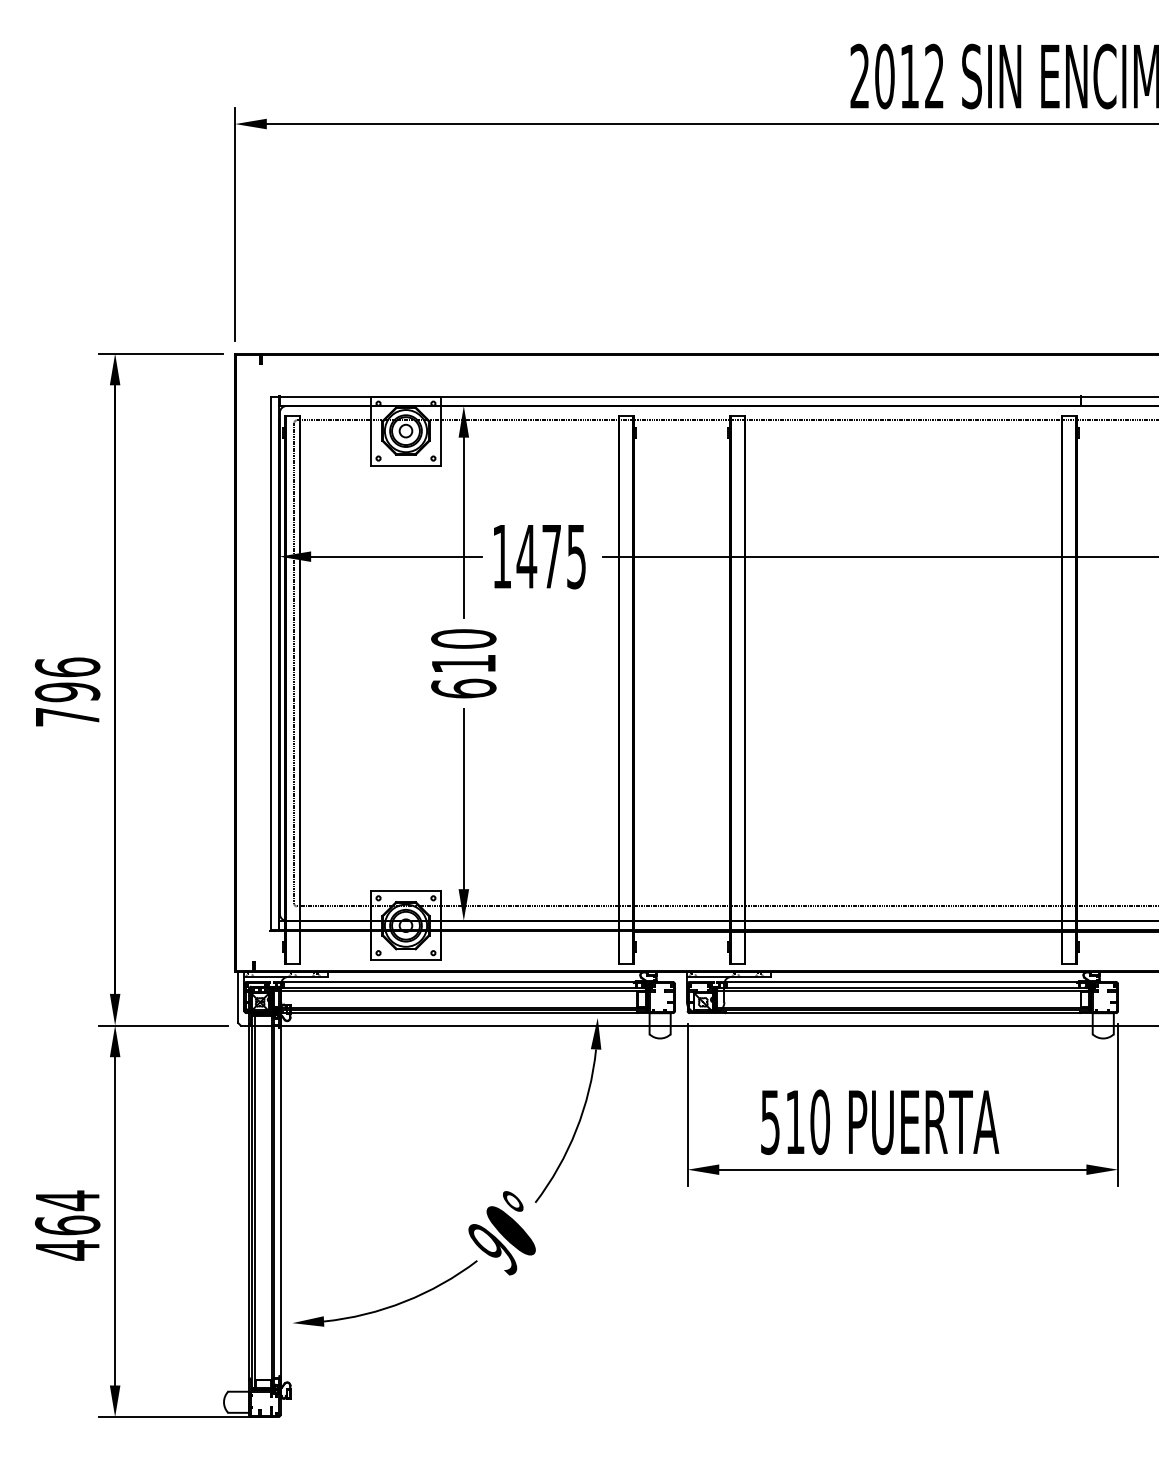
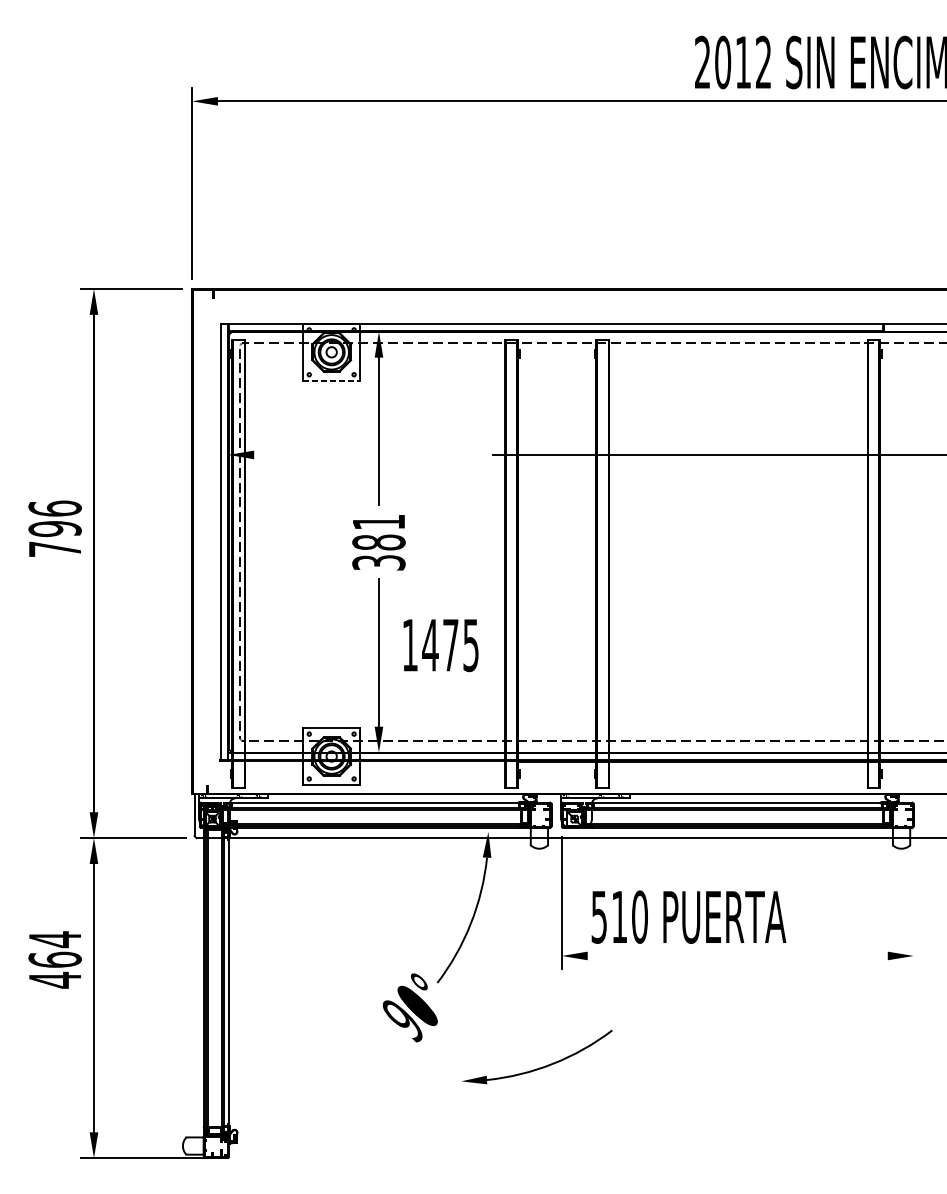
line: (406, 465) -> (332, 380), solid -> dashed
line: (396, 556) -> (323, 454), removed
text: (539, 557) -> (440, 646), moved
text: (463, 663) -> (378, 542), 610 -> 381
text: (67, 691) -> (55, 528), moved
line: (1118, 1104) -> (914, 902), removed
text: (880, 1121) -> (689, 916), moved
line: (902, 1169) -> (737, 955), removed
text: (67, 1225) -> (55, 959), moved
part: (387, 1306) -> (538, 1067), moved

